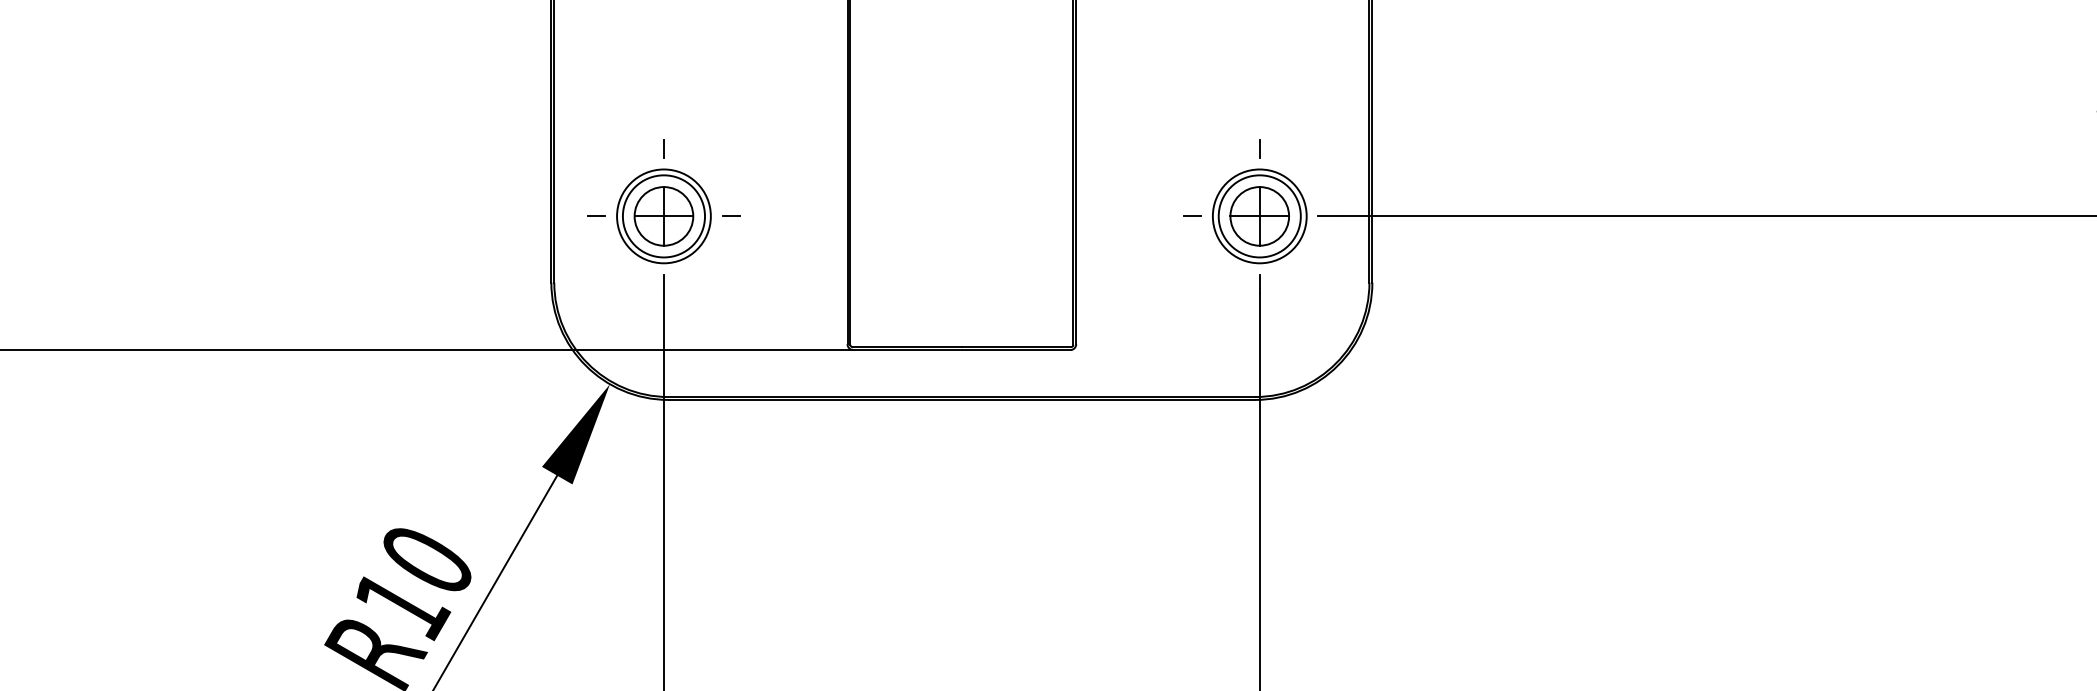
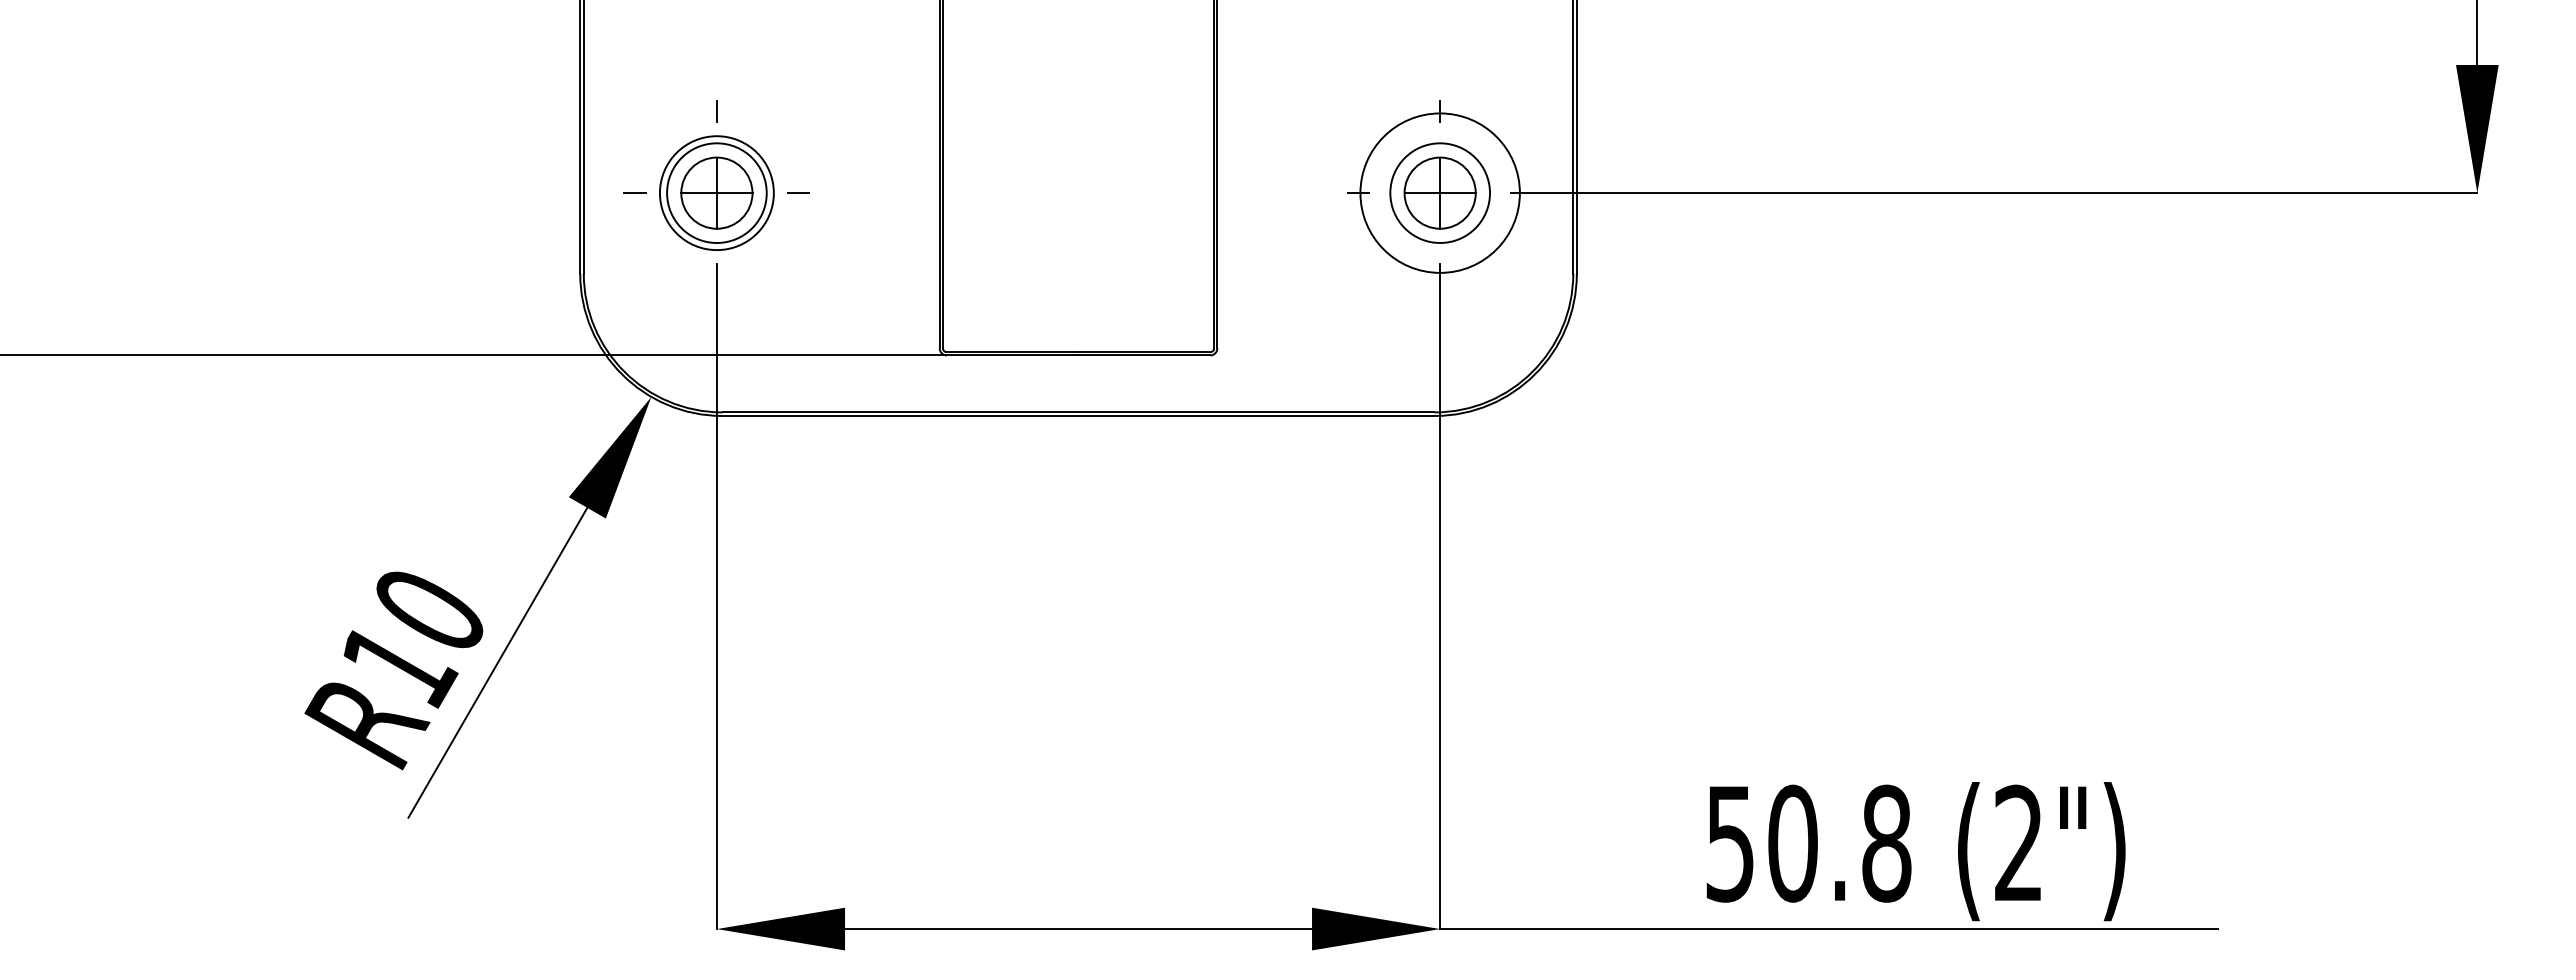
circle: (1260, 216) -> (1440, 193), size x1.4

